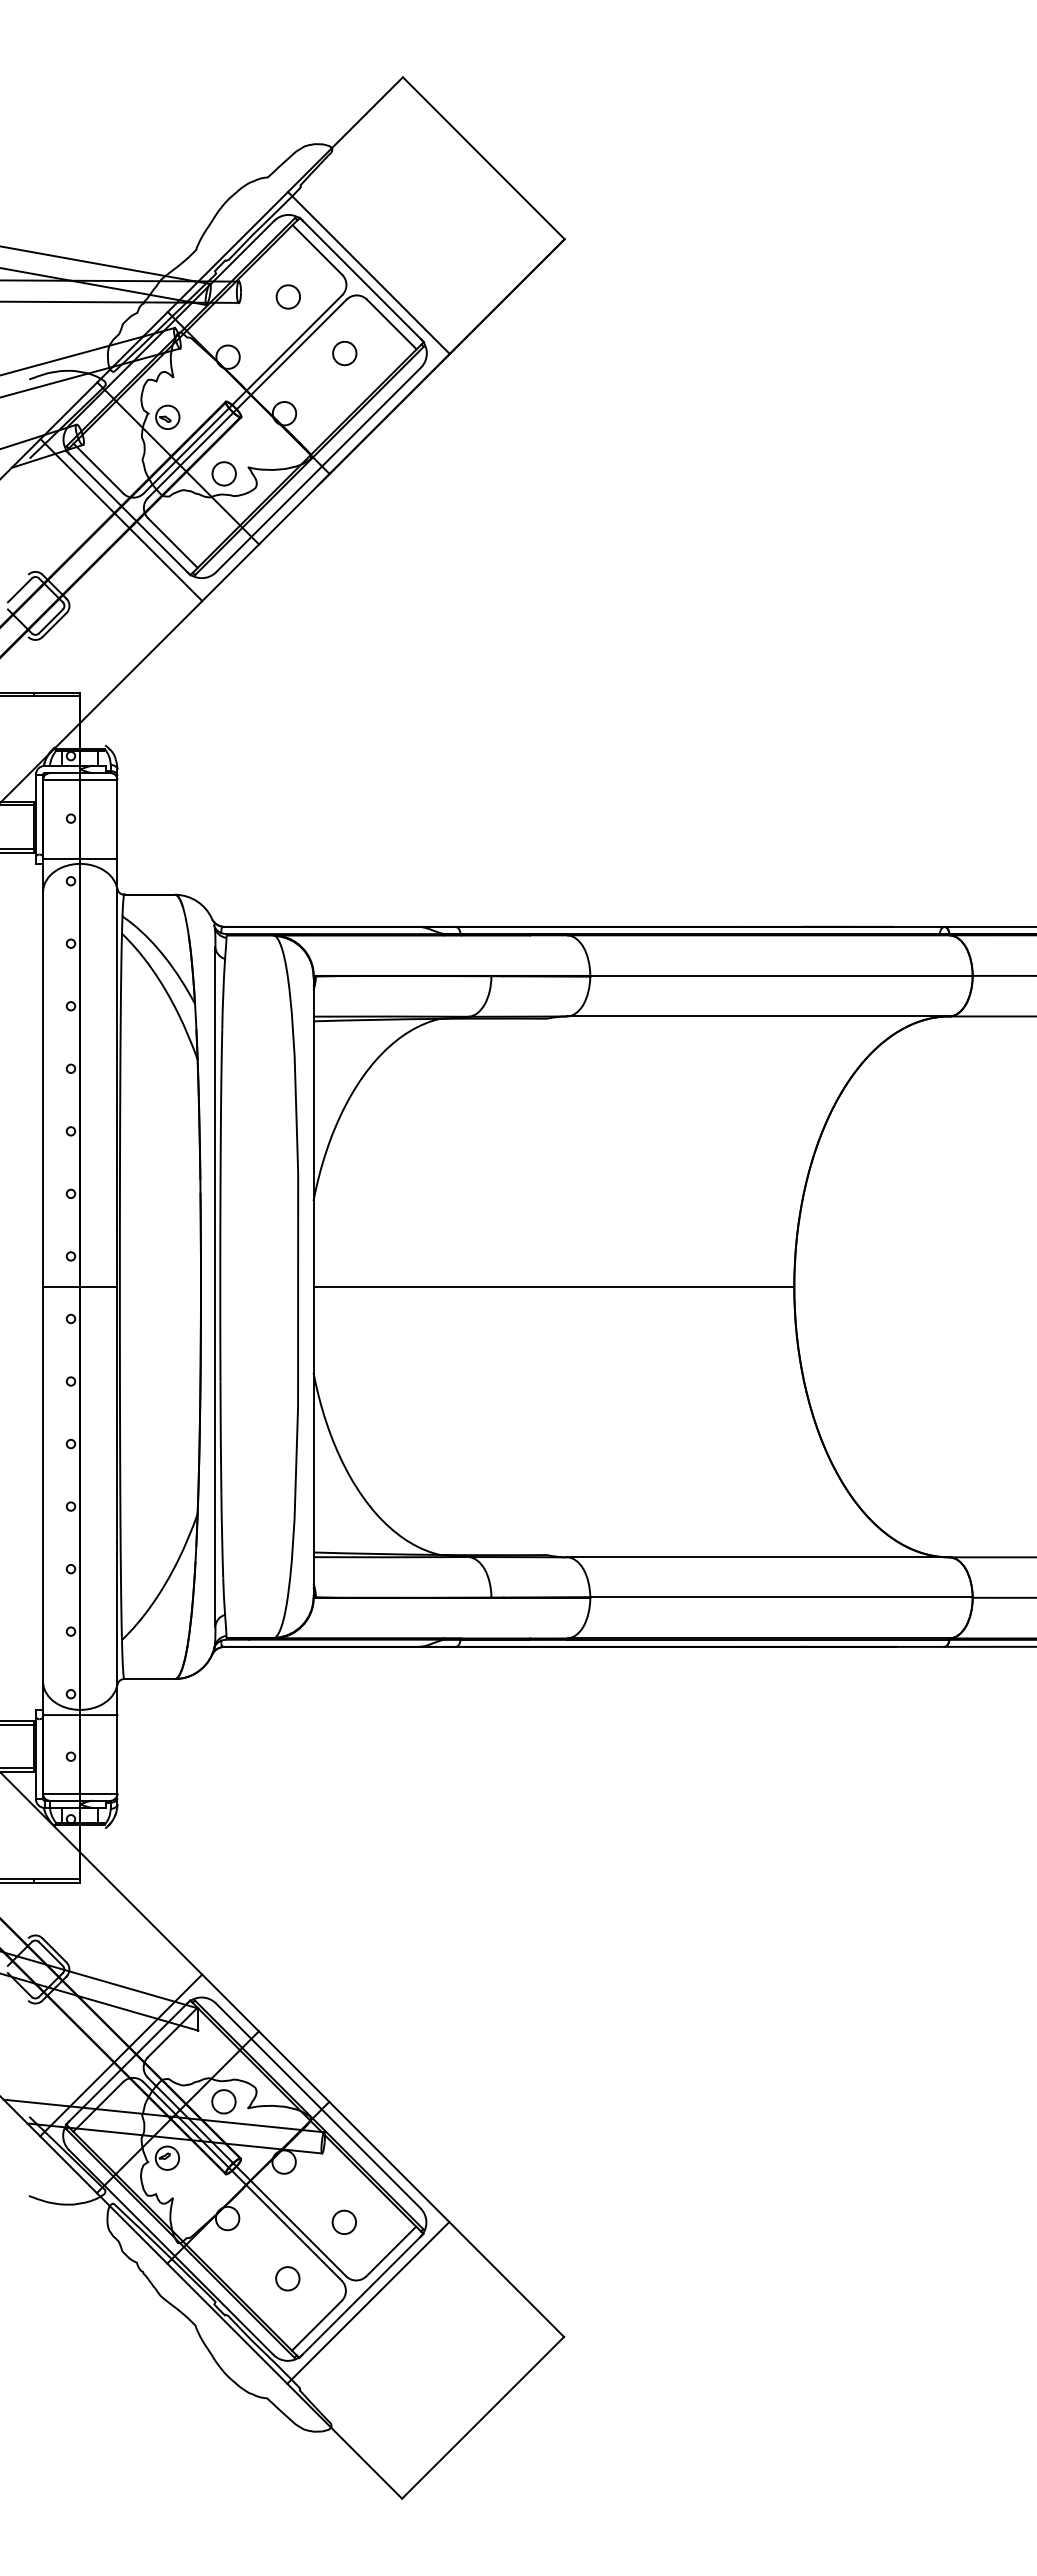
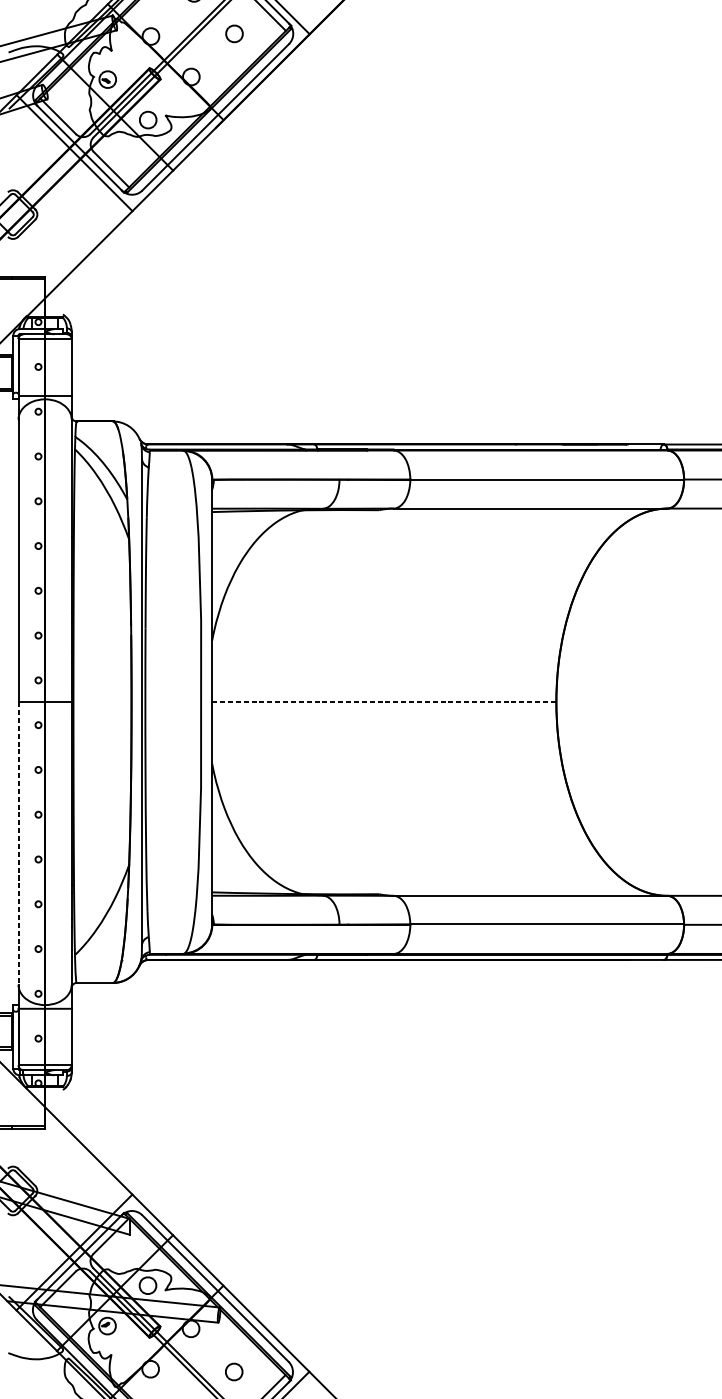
line: (554, 1286) -> (384, 701), solid -> dashed
line: (43, 1484) -> (18, 843), solid -> dashed

